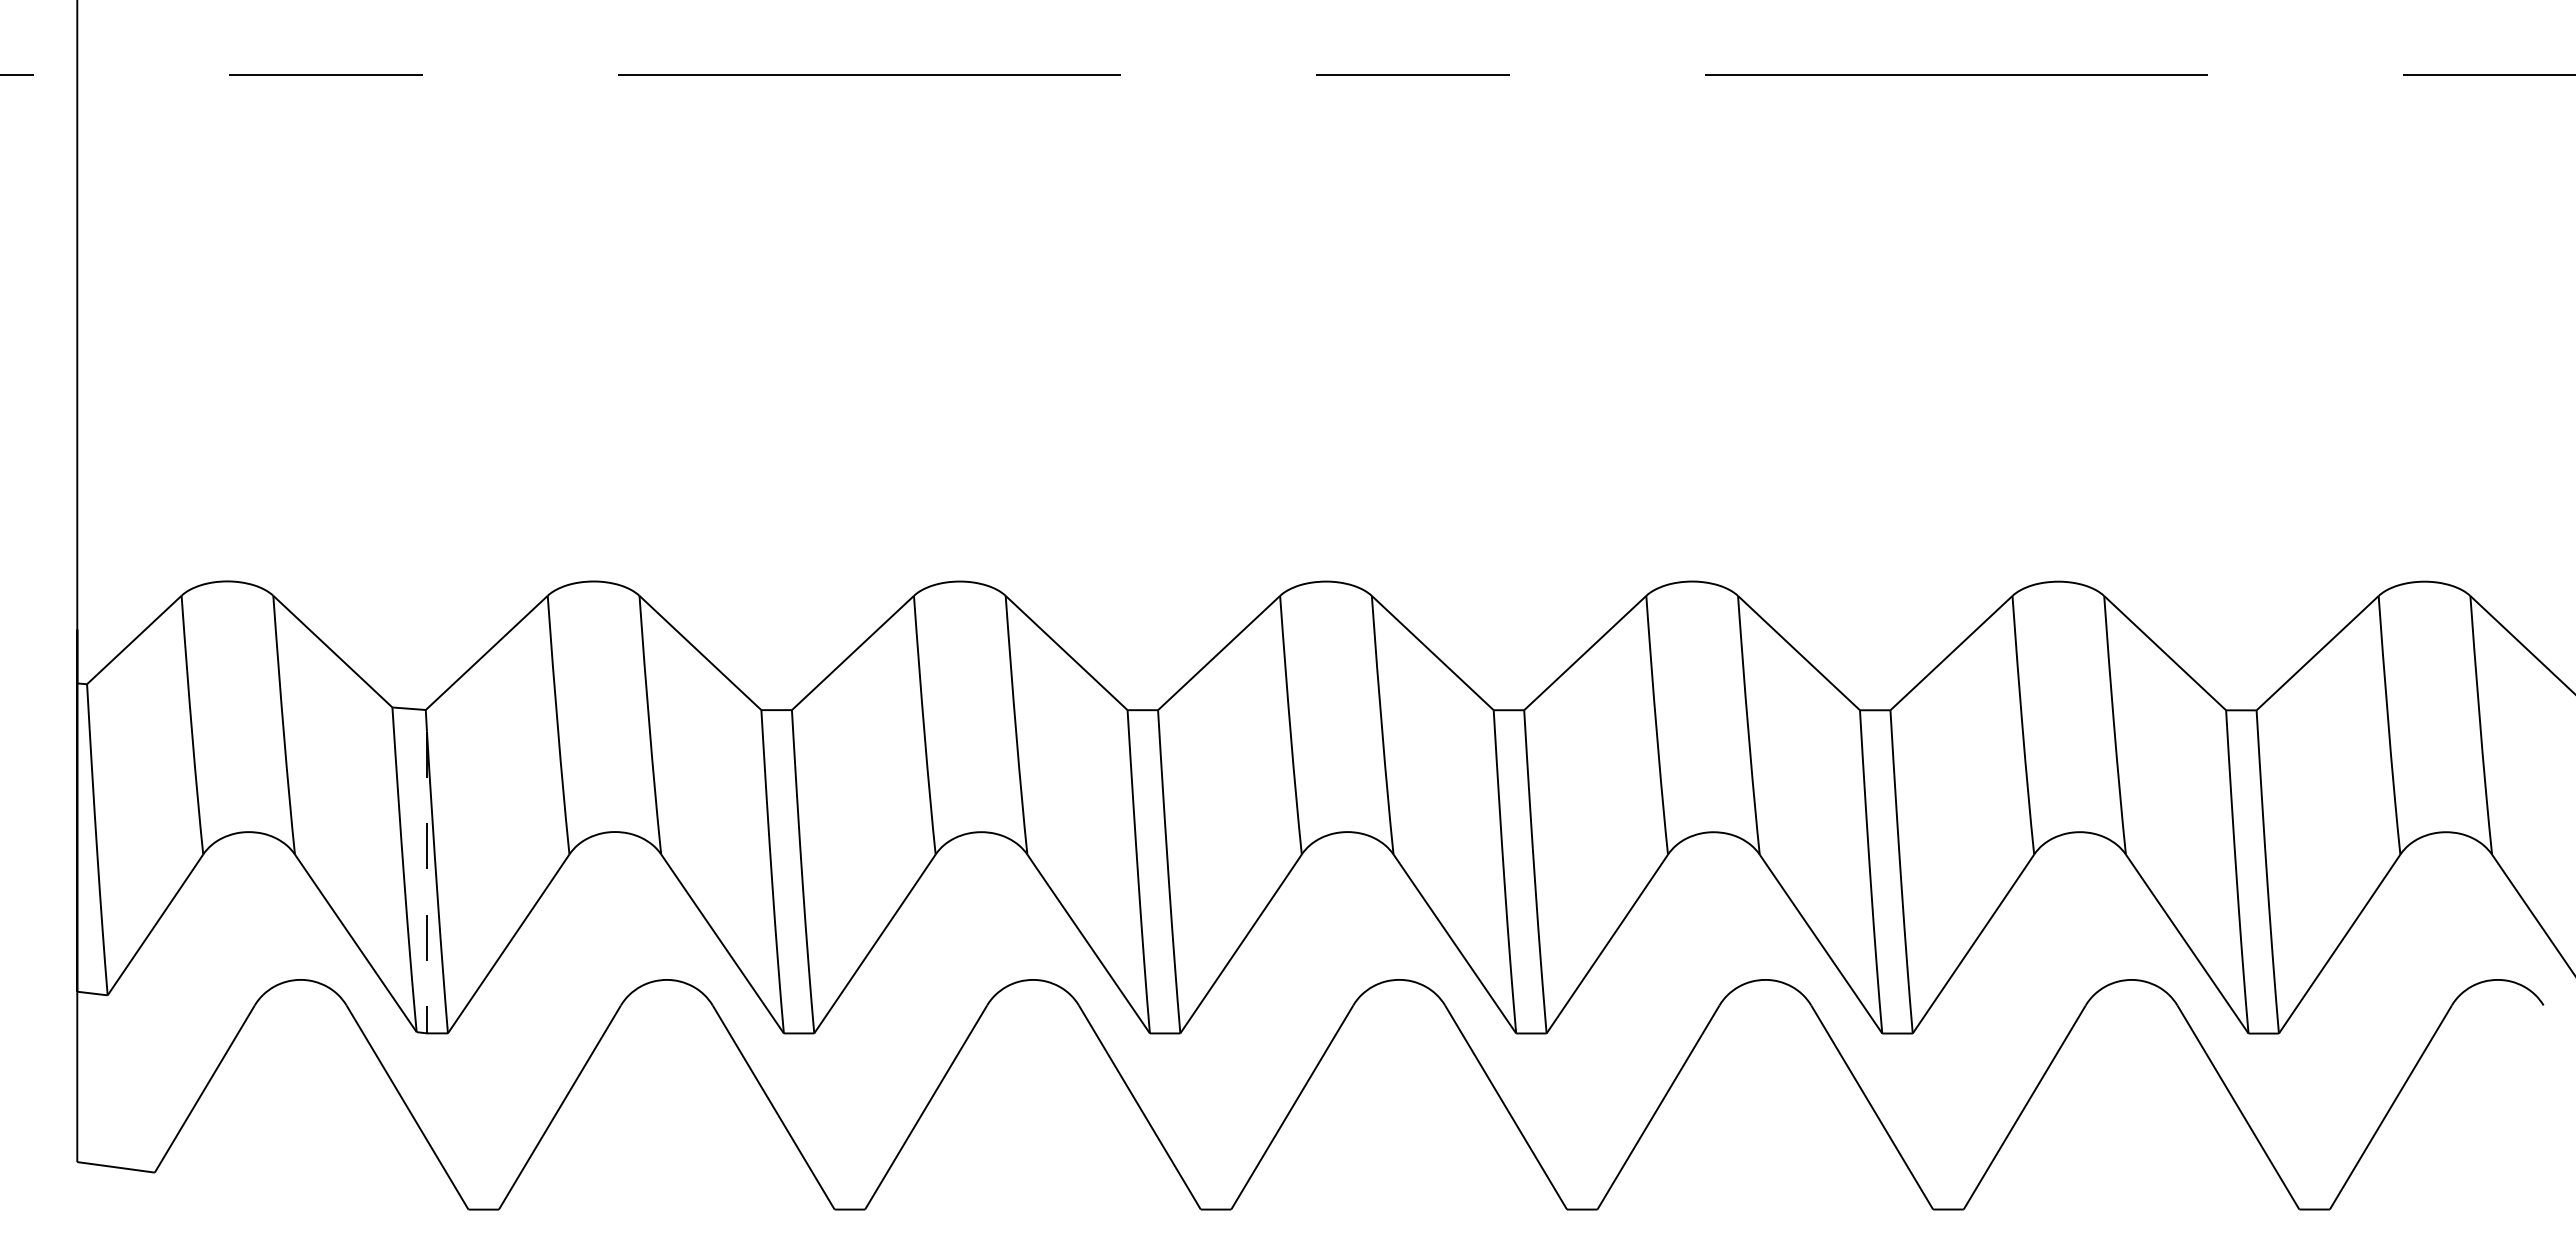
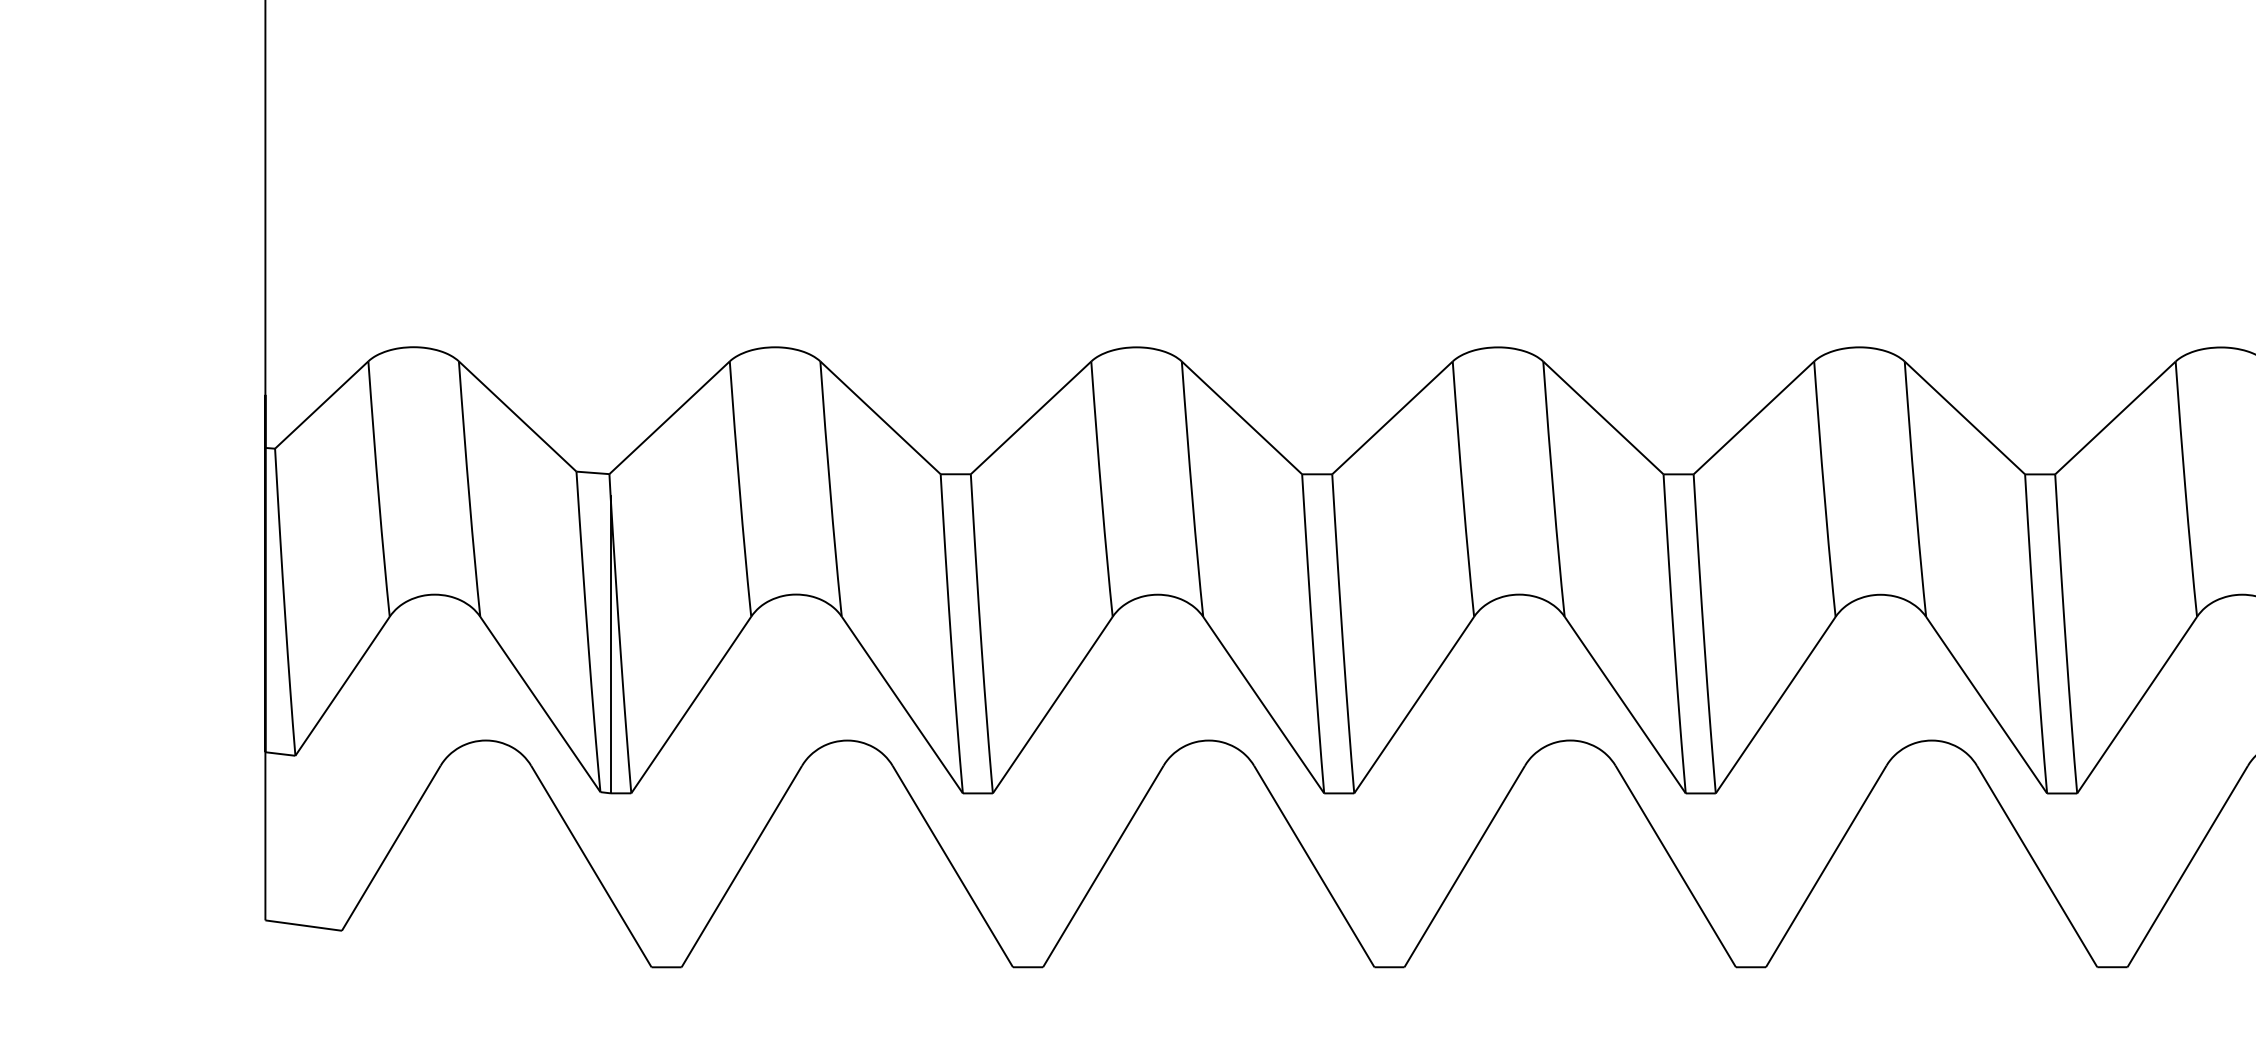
line: (426, 882) -> (610, 644), dashed -> solid

